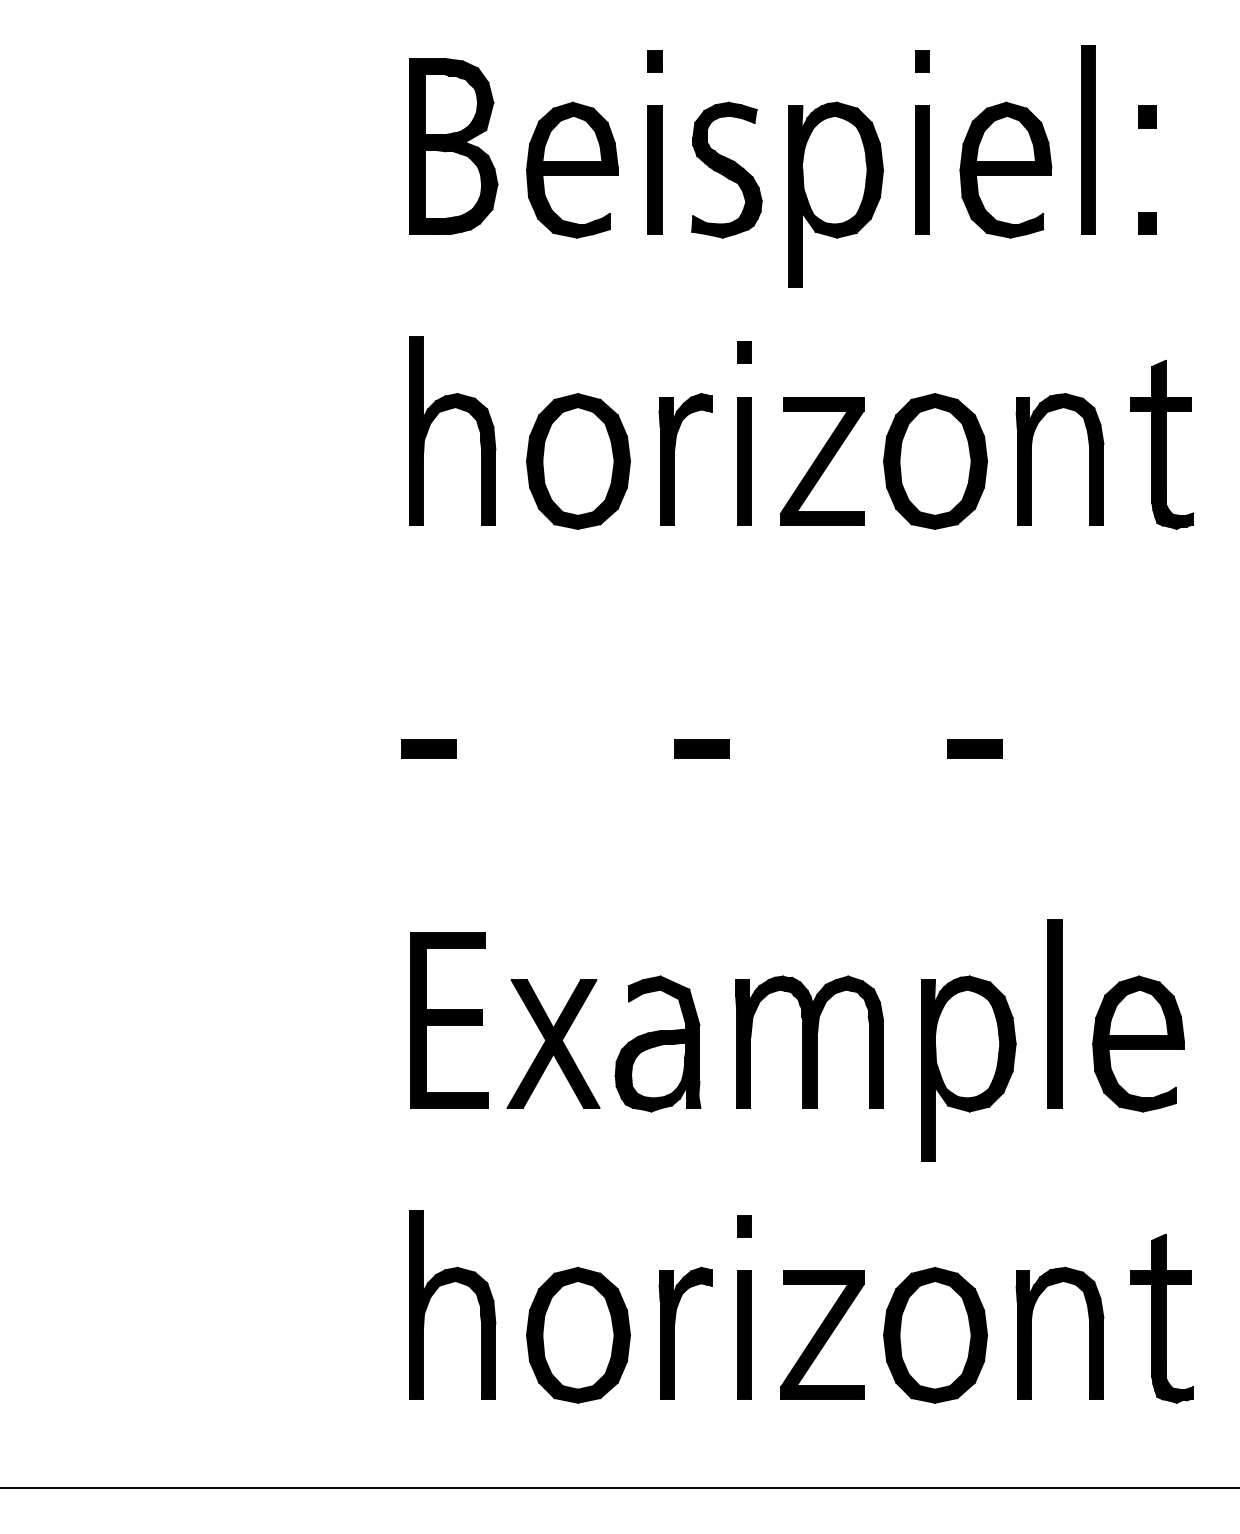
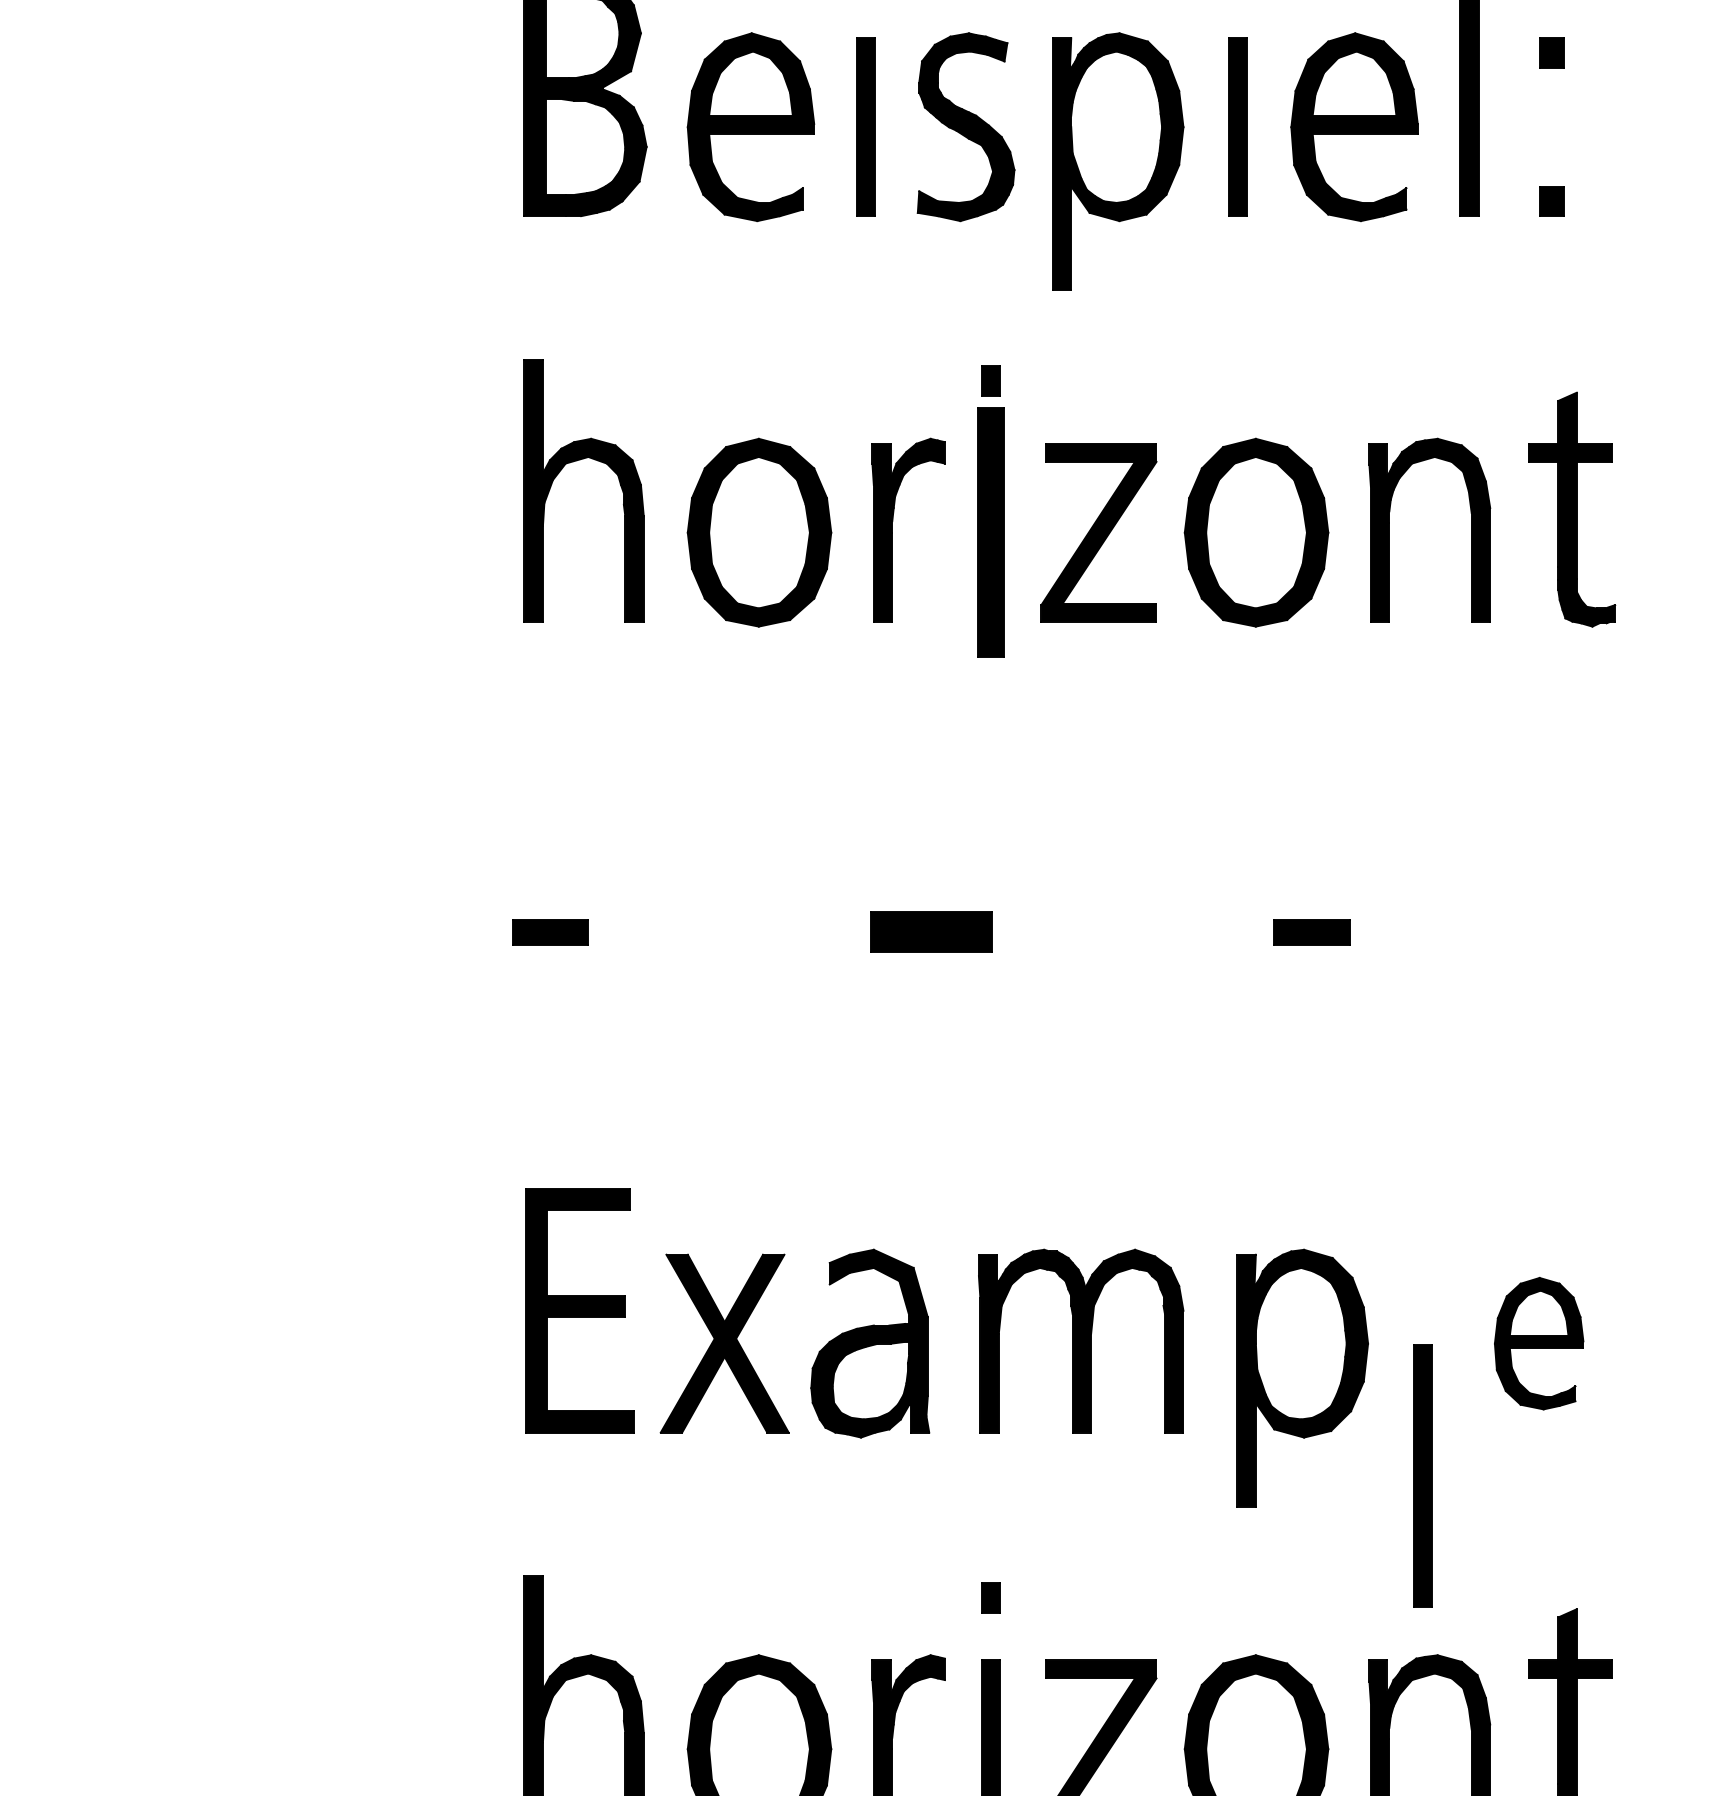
part: (744, 461) -> (990, 532), size x1.4
part: (701, 748) -> (930, 932), size x1.6
part: (1054, 1013) -> (1422, 1475), moved
part: (1138, 1043) -> (1539, 1342), size x0.7

